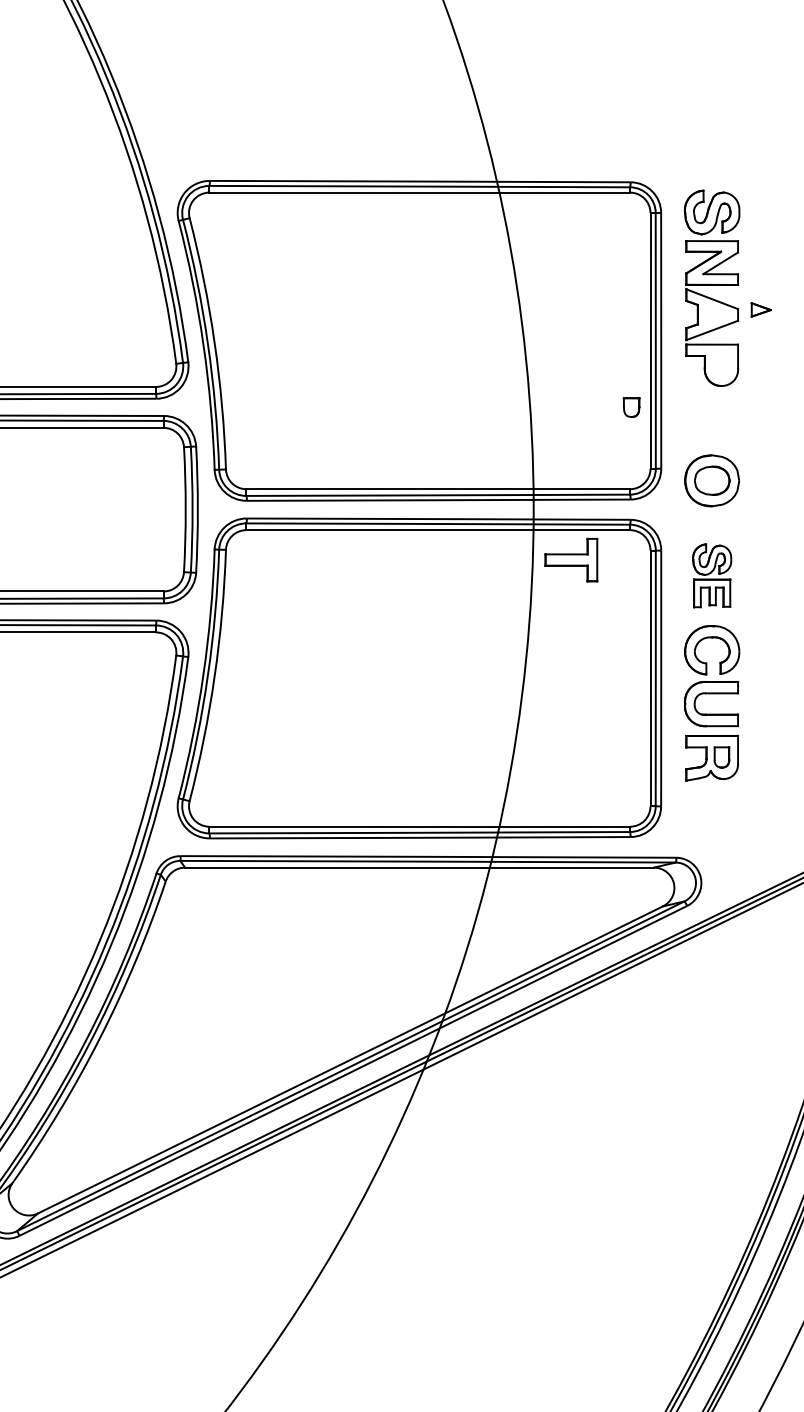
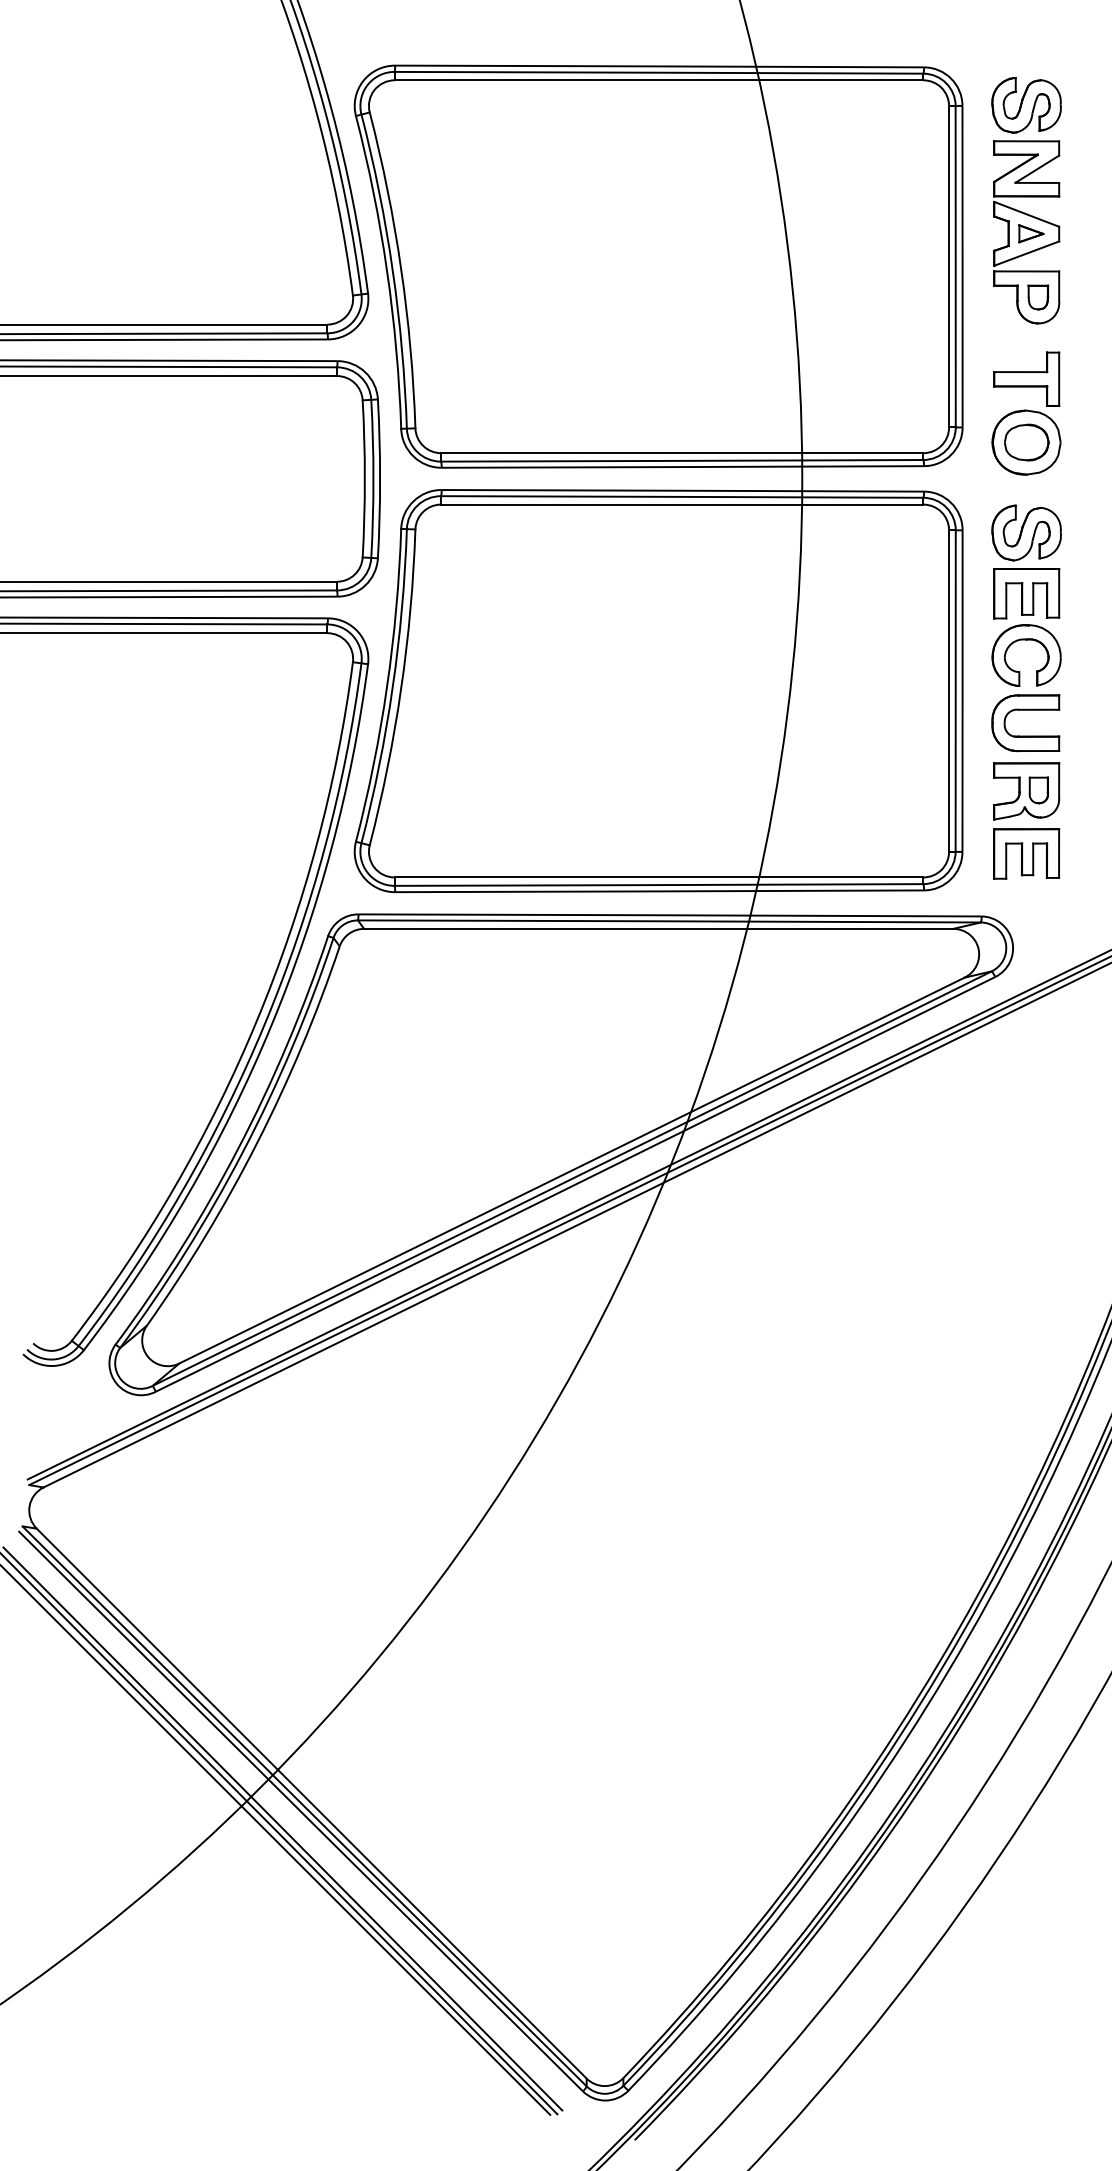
part: (761, 309) -> (1031, 233), moved
part: (631, 407) -> (1038, 297), moved
part: (571, 559) -> (1026, 378), moved
part: (712, 575) -> (1026, 561), size x1.43
part: (712, 807) -> (1026, 853), added

